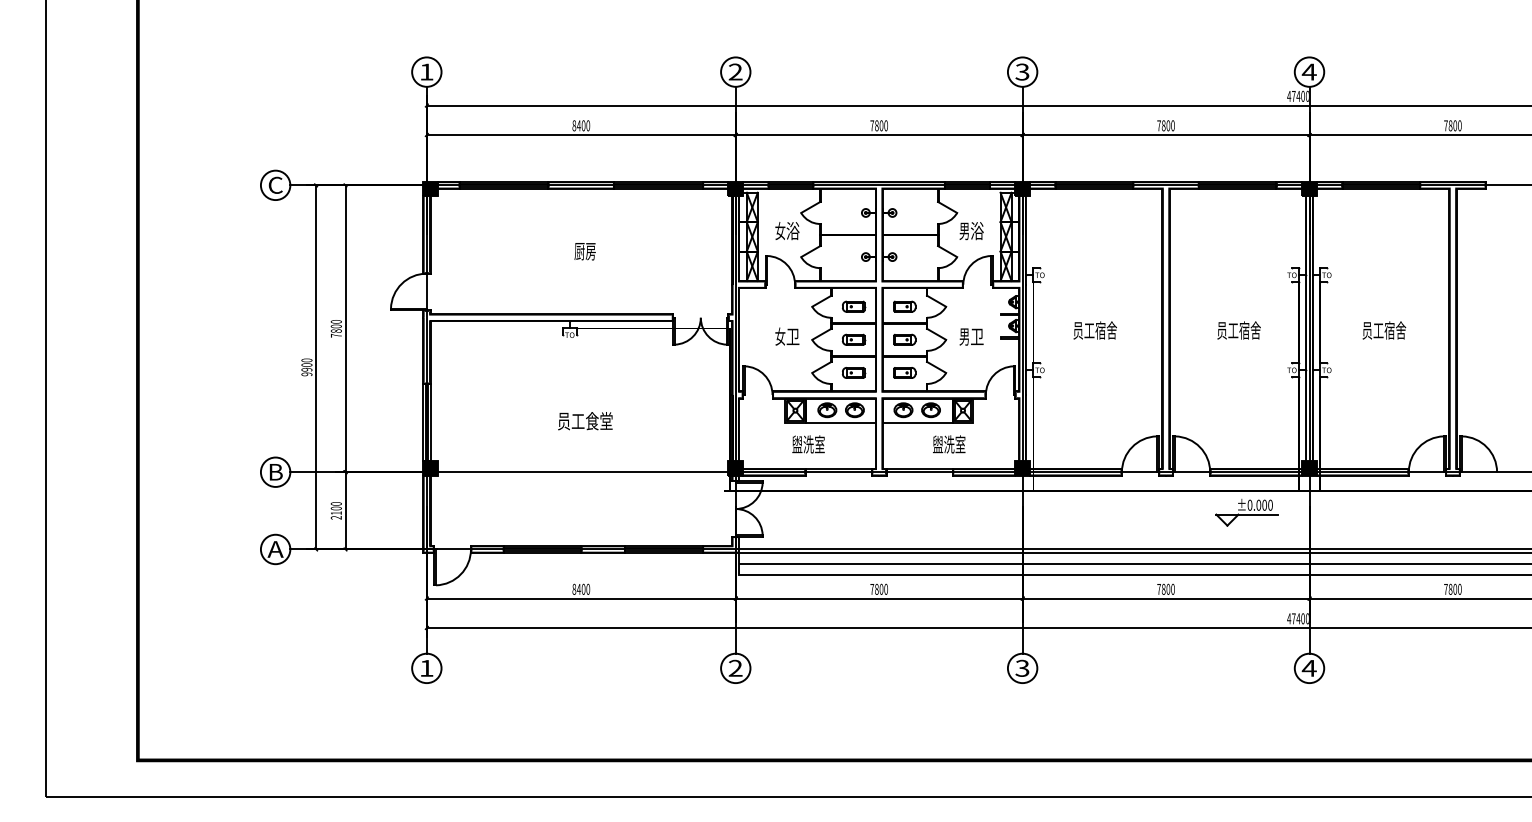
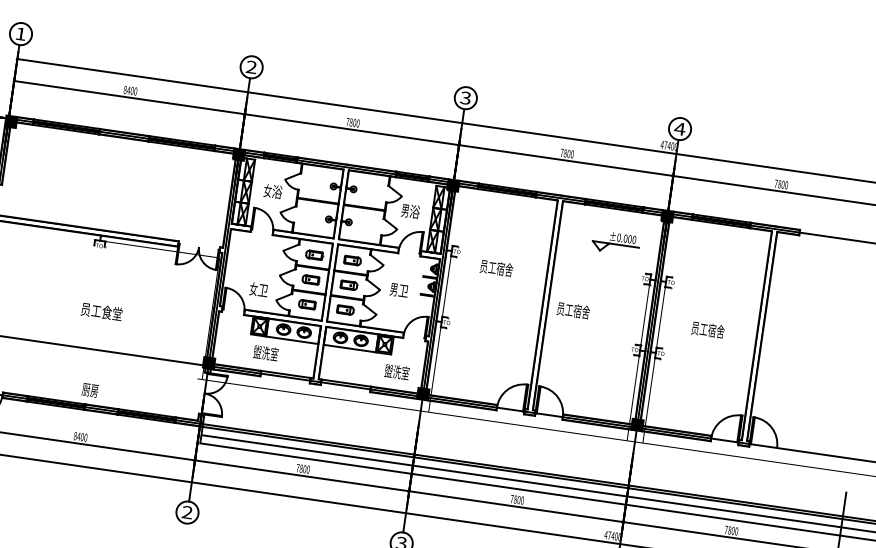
text: (584, 251) -> (89, 390), moved
text: (1094, 330) -> (496, 268), moved
text: (1238, 330) -> (573, 310), moved
text: (787, 336) -> (259, 289), moved
text: (949, 444) -> (397, 372), moved
part: (1246, 512) -> (615, 242), moved

